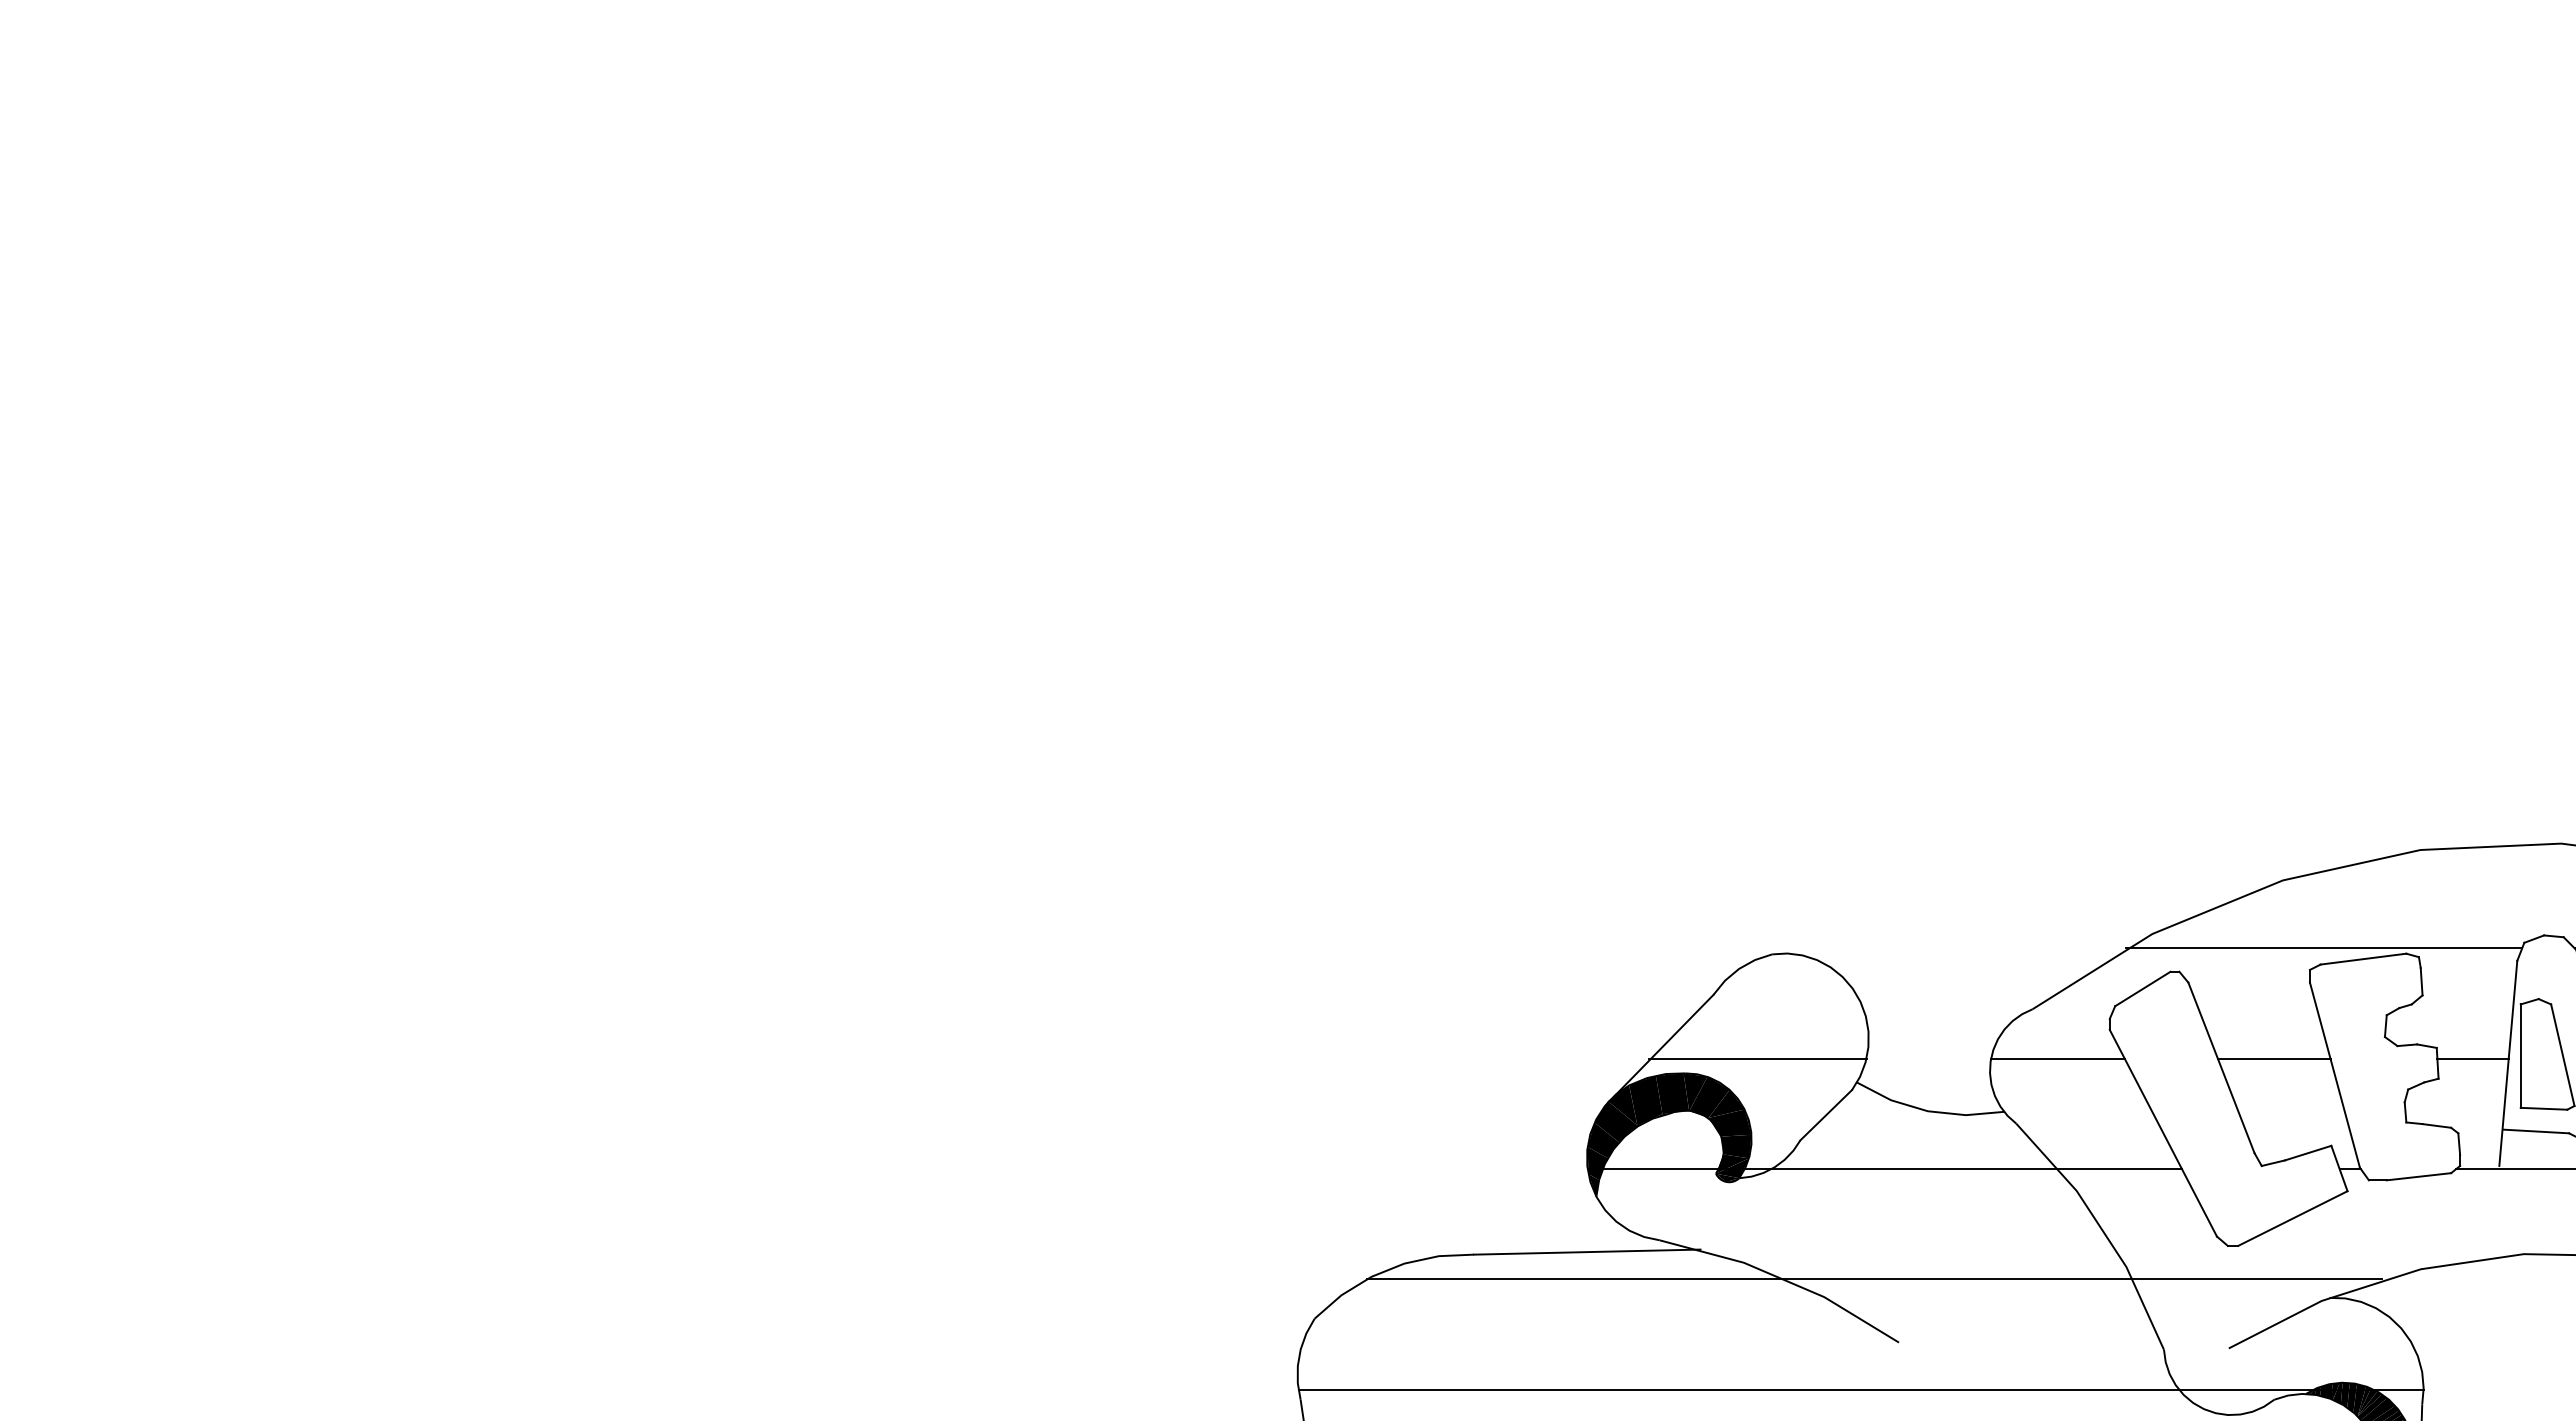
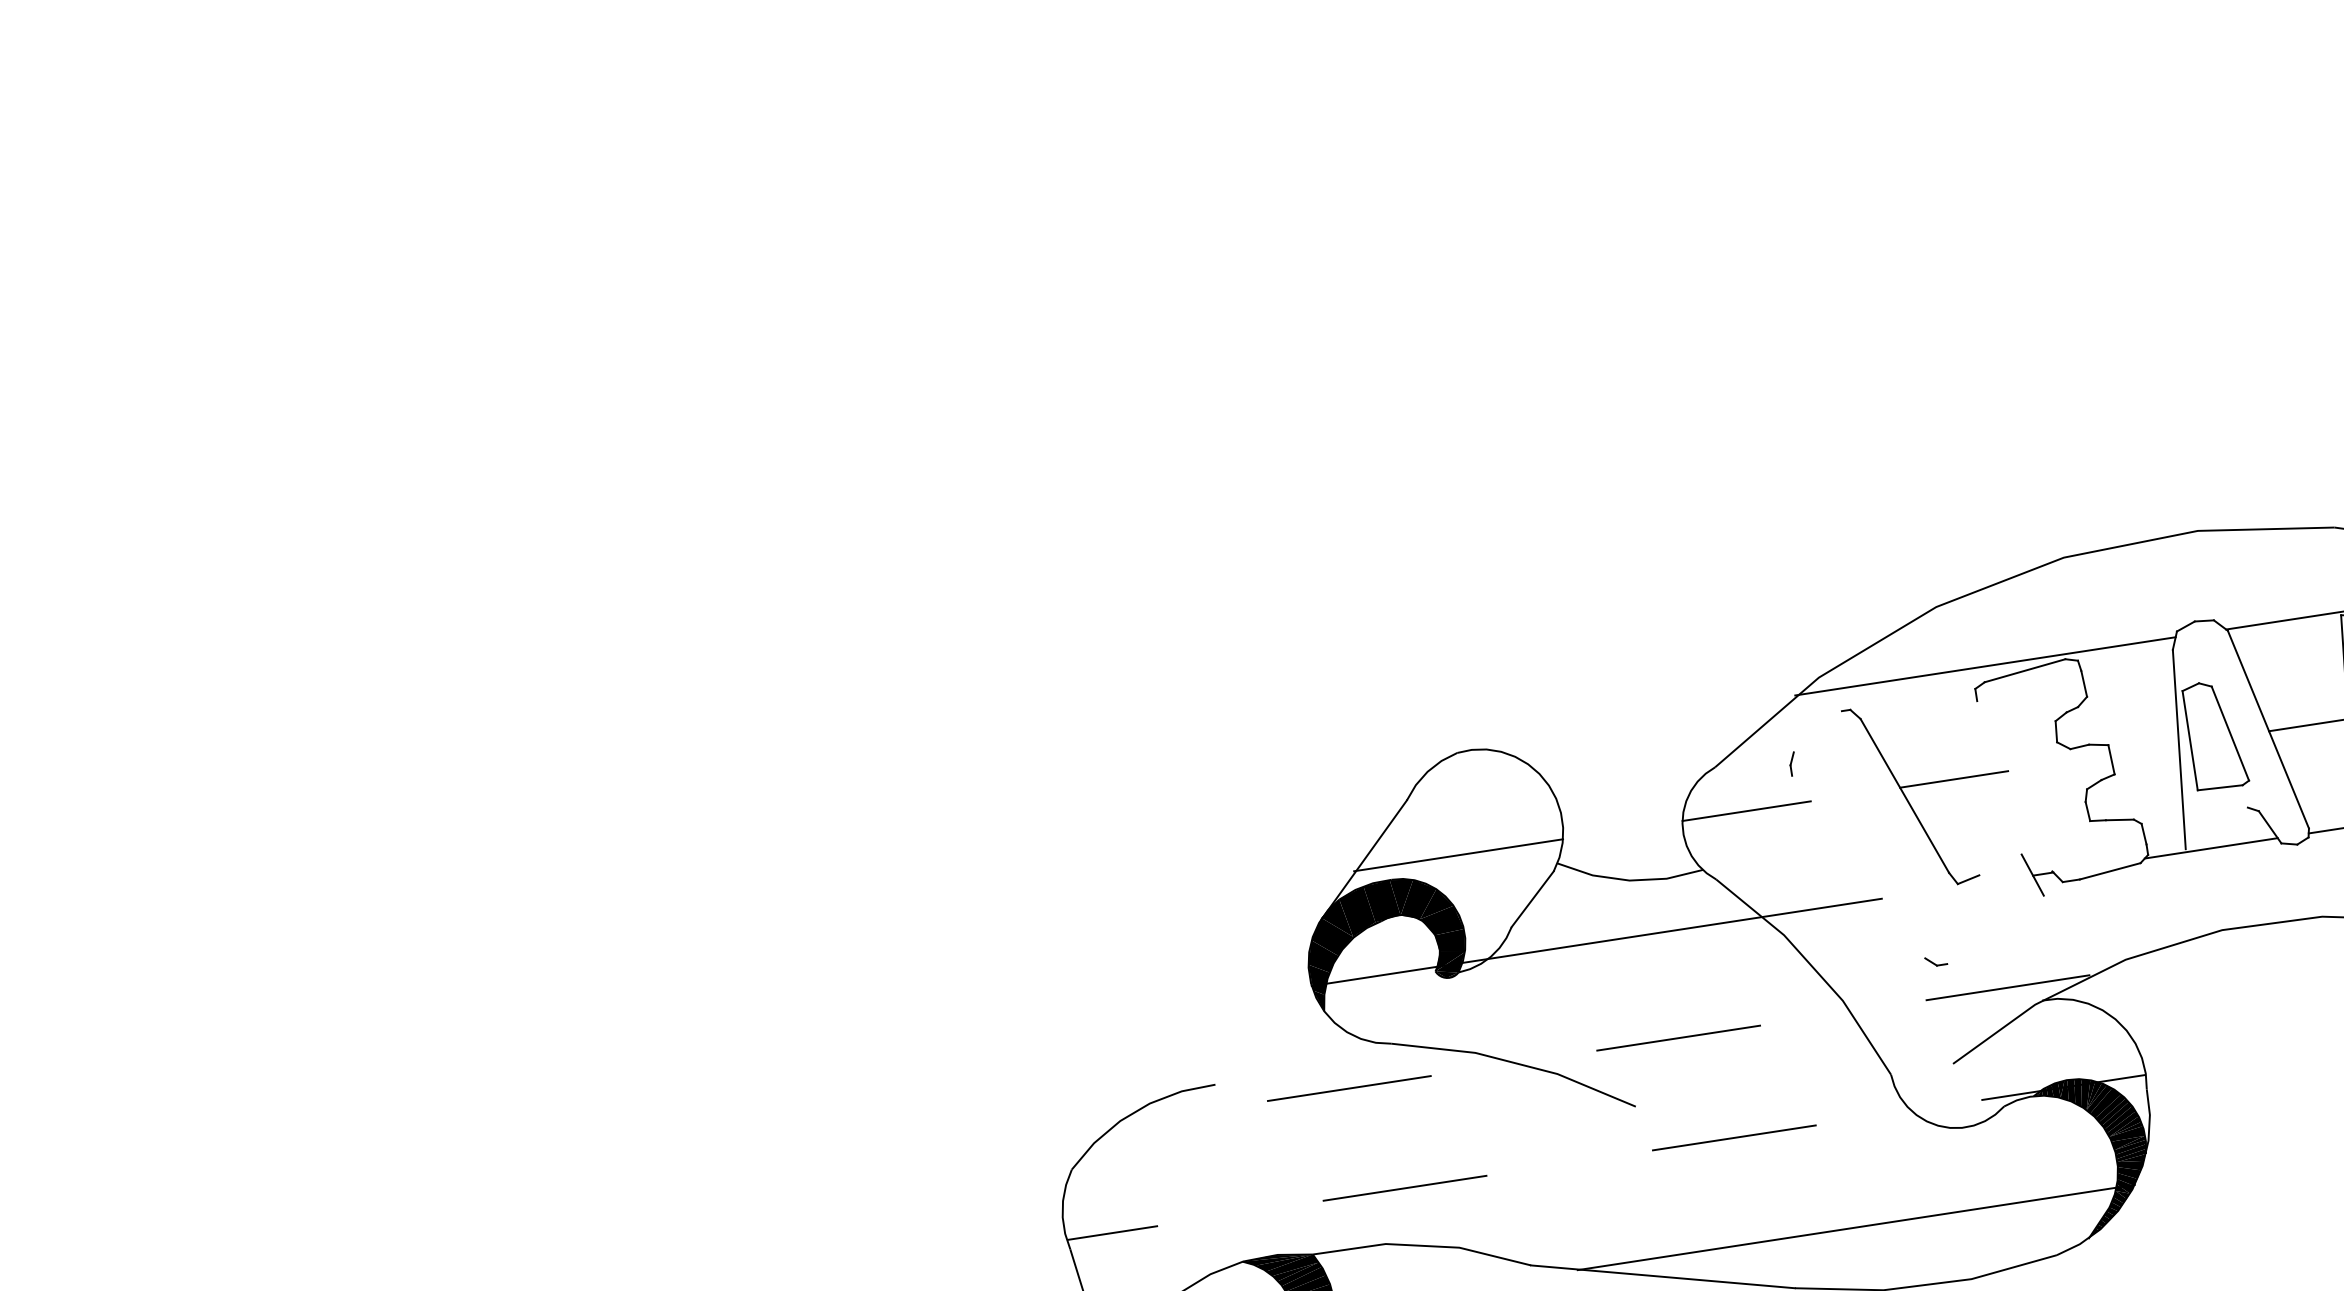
line: (2142, 988) -> (1817, 731), removed
line: (2472, 1058) -> (2144, 750), removed
line: (2334, 1074) -> (2014, 785), removed
line: (2535, 1131) -> (2215, 810), removed
line: (2162, 1132) -> (1857, 866), removed
line: (2307, 1152) -> (1999, 864), removed
line: (2292, 1218) -> (1995, 929), removed
line: (1587, 1251) -> (1323, 1065), removed
line: (1874, 1279) -> (1603, 1049), solid -> dashed
line: (1861, 1389) -> (1606, 1157), solid -> dashed

